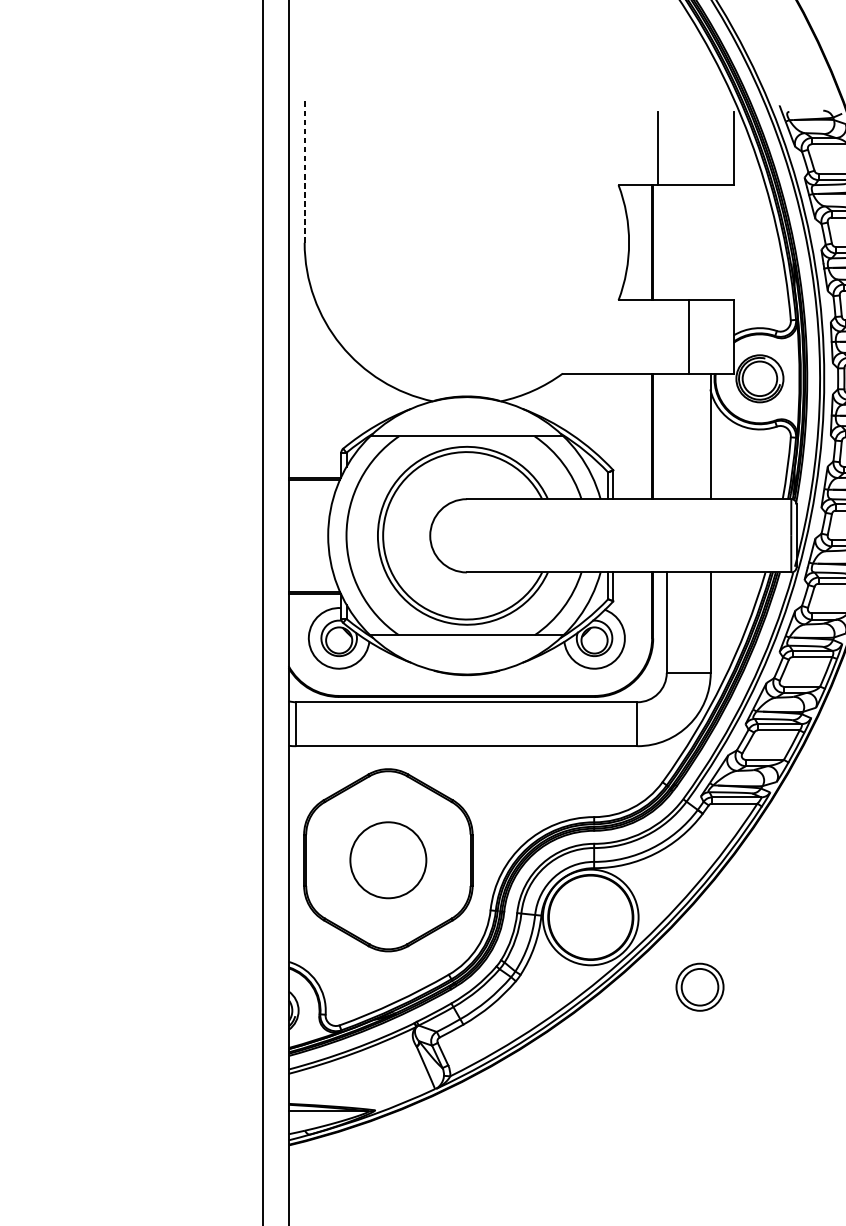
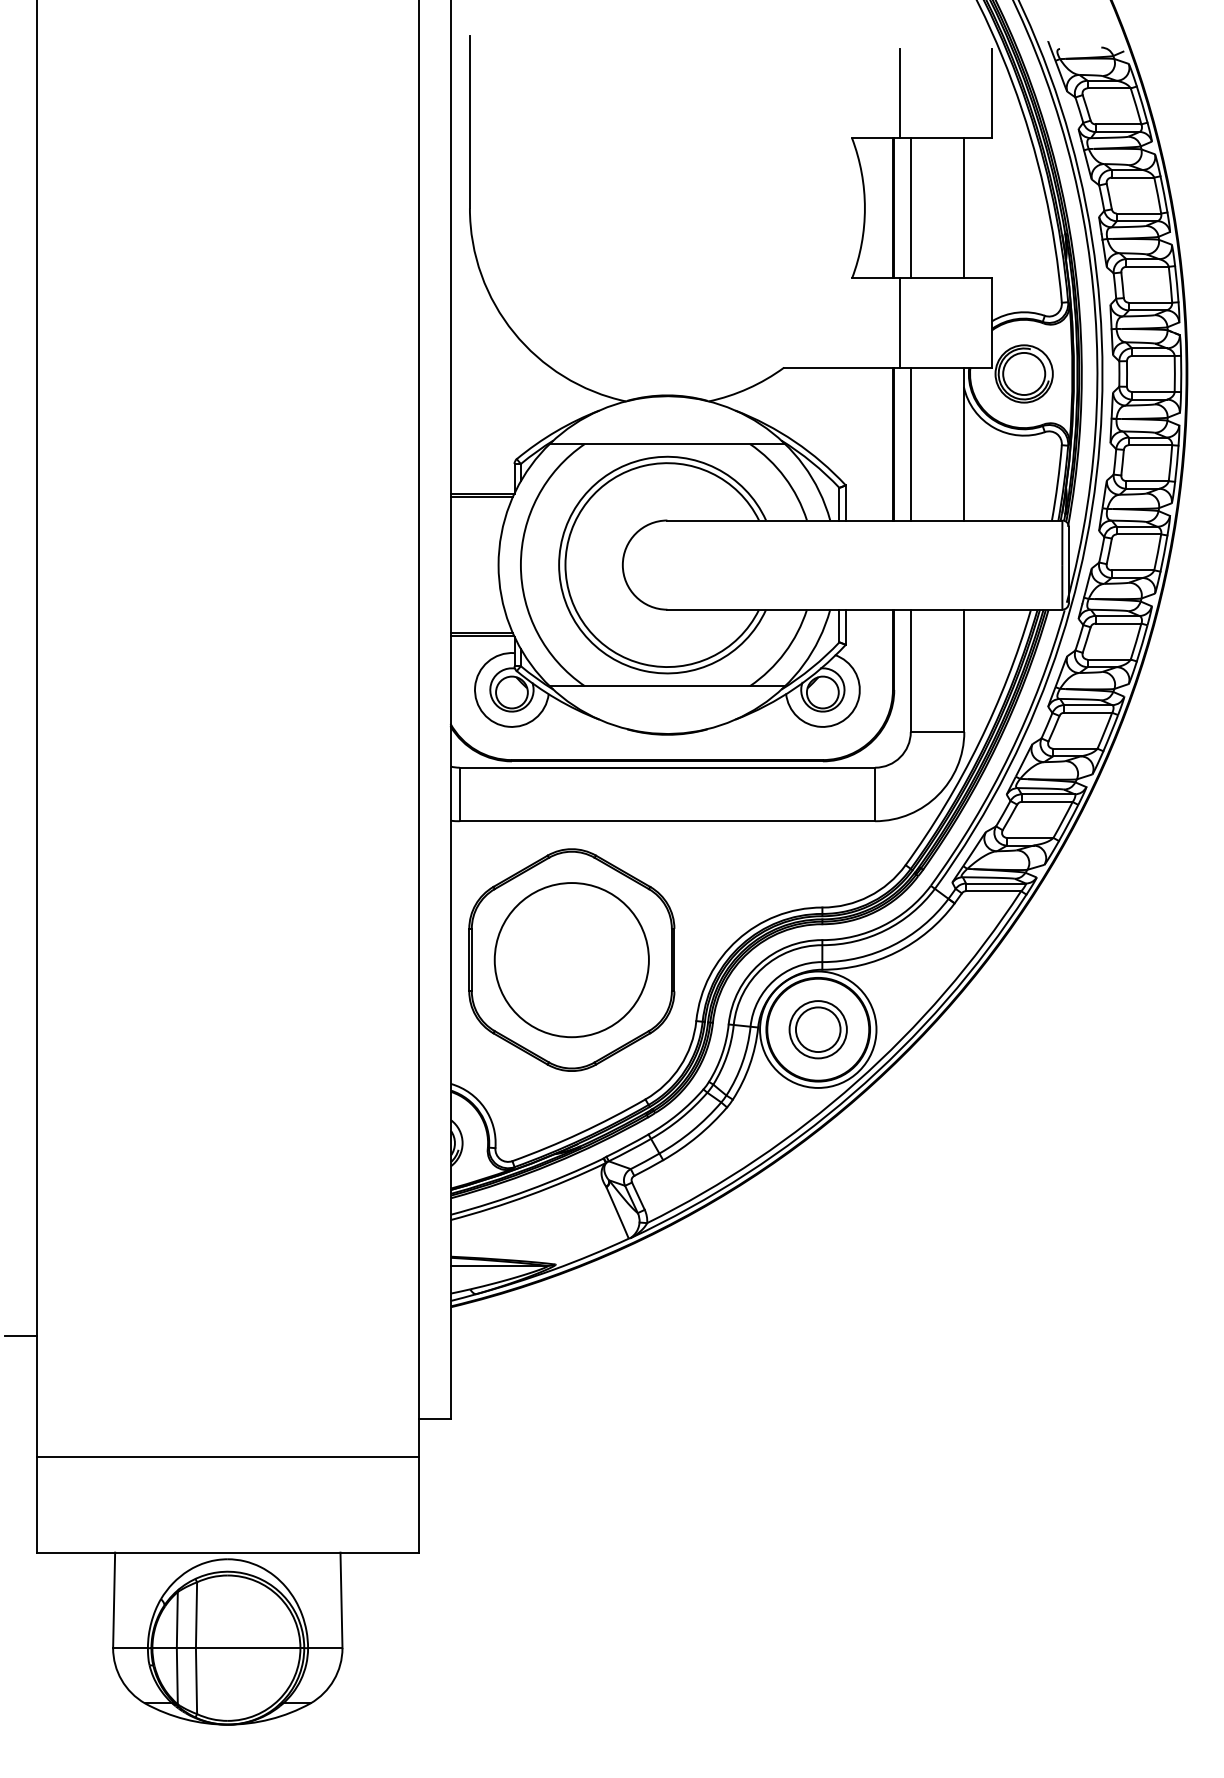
line: (304, 171) -> (469, 121), dashed -> solid
line: (666, 242) -> (910, 208), added
line: (710, 242) -> (964, 208), added
line: (688, 336) -> (899, 322), moved
line: (666, 435) -> (910, 443), added
circle: (388, 860) -> (571, 960), size x1.67
part: (699, 987) -> (817, 1029), moved

